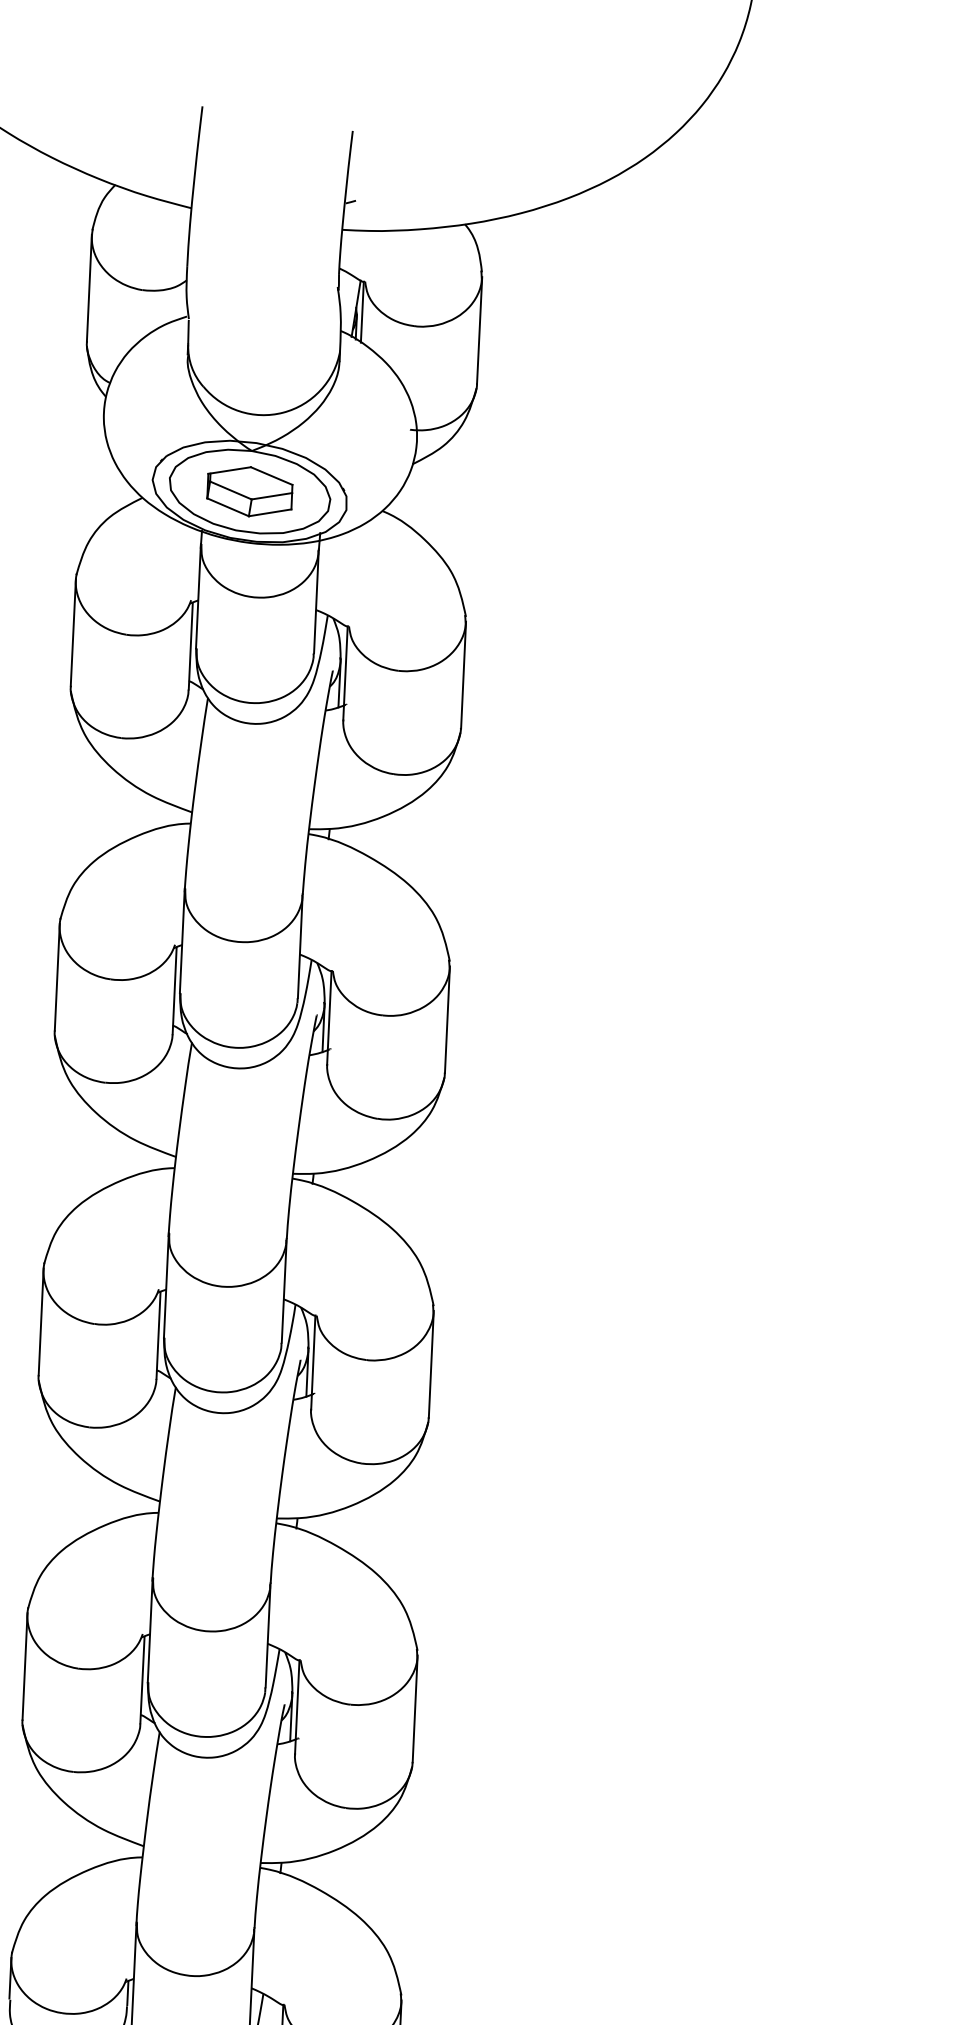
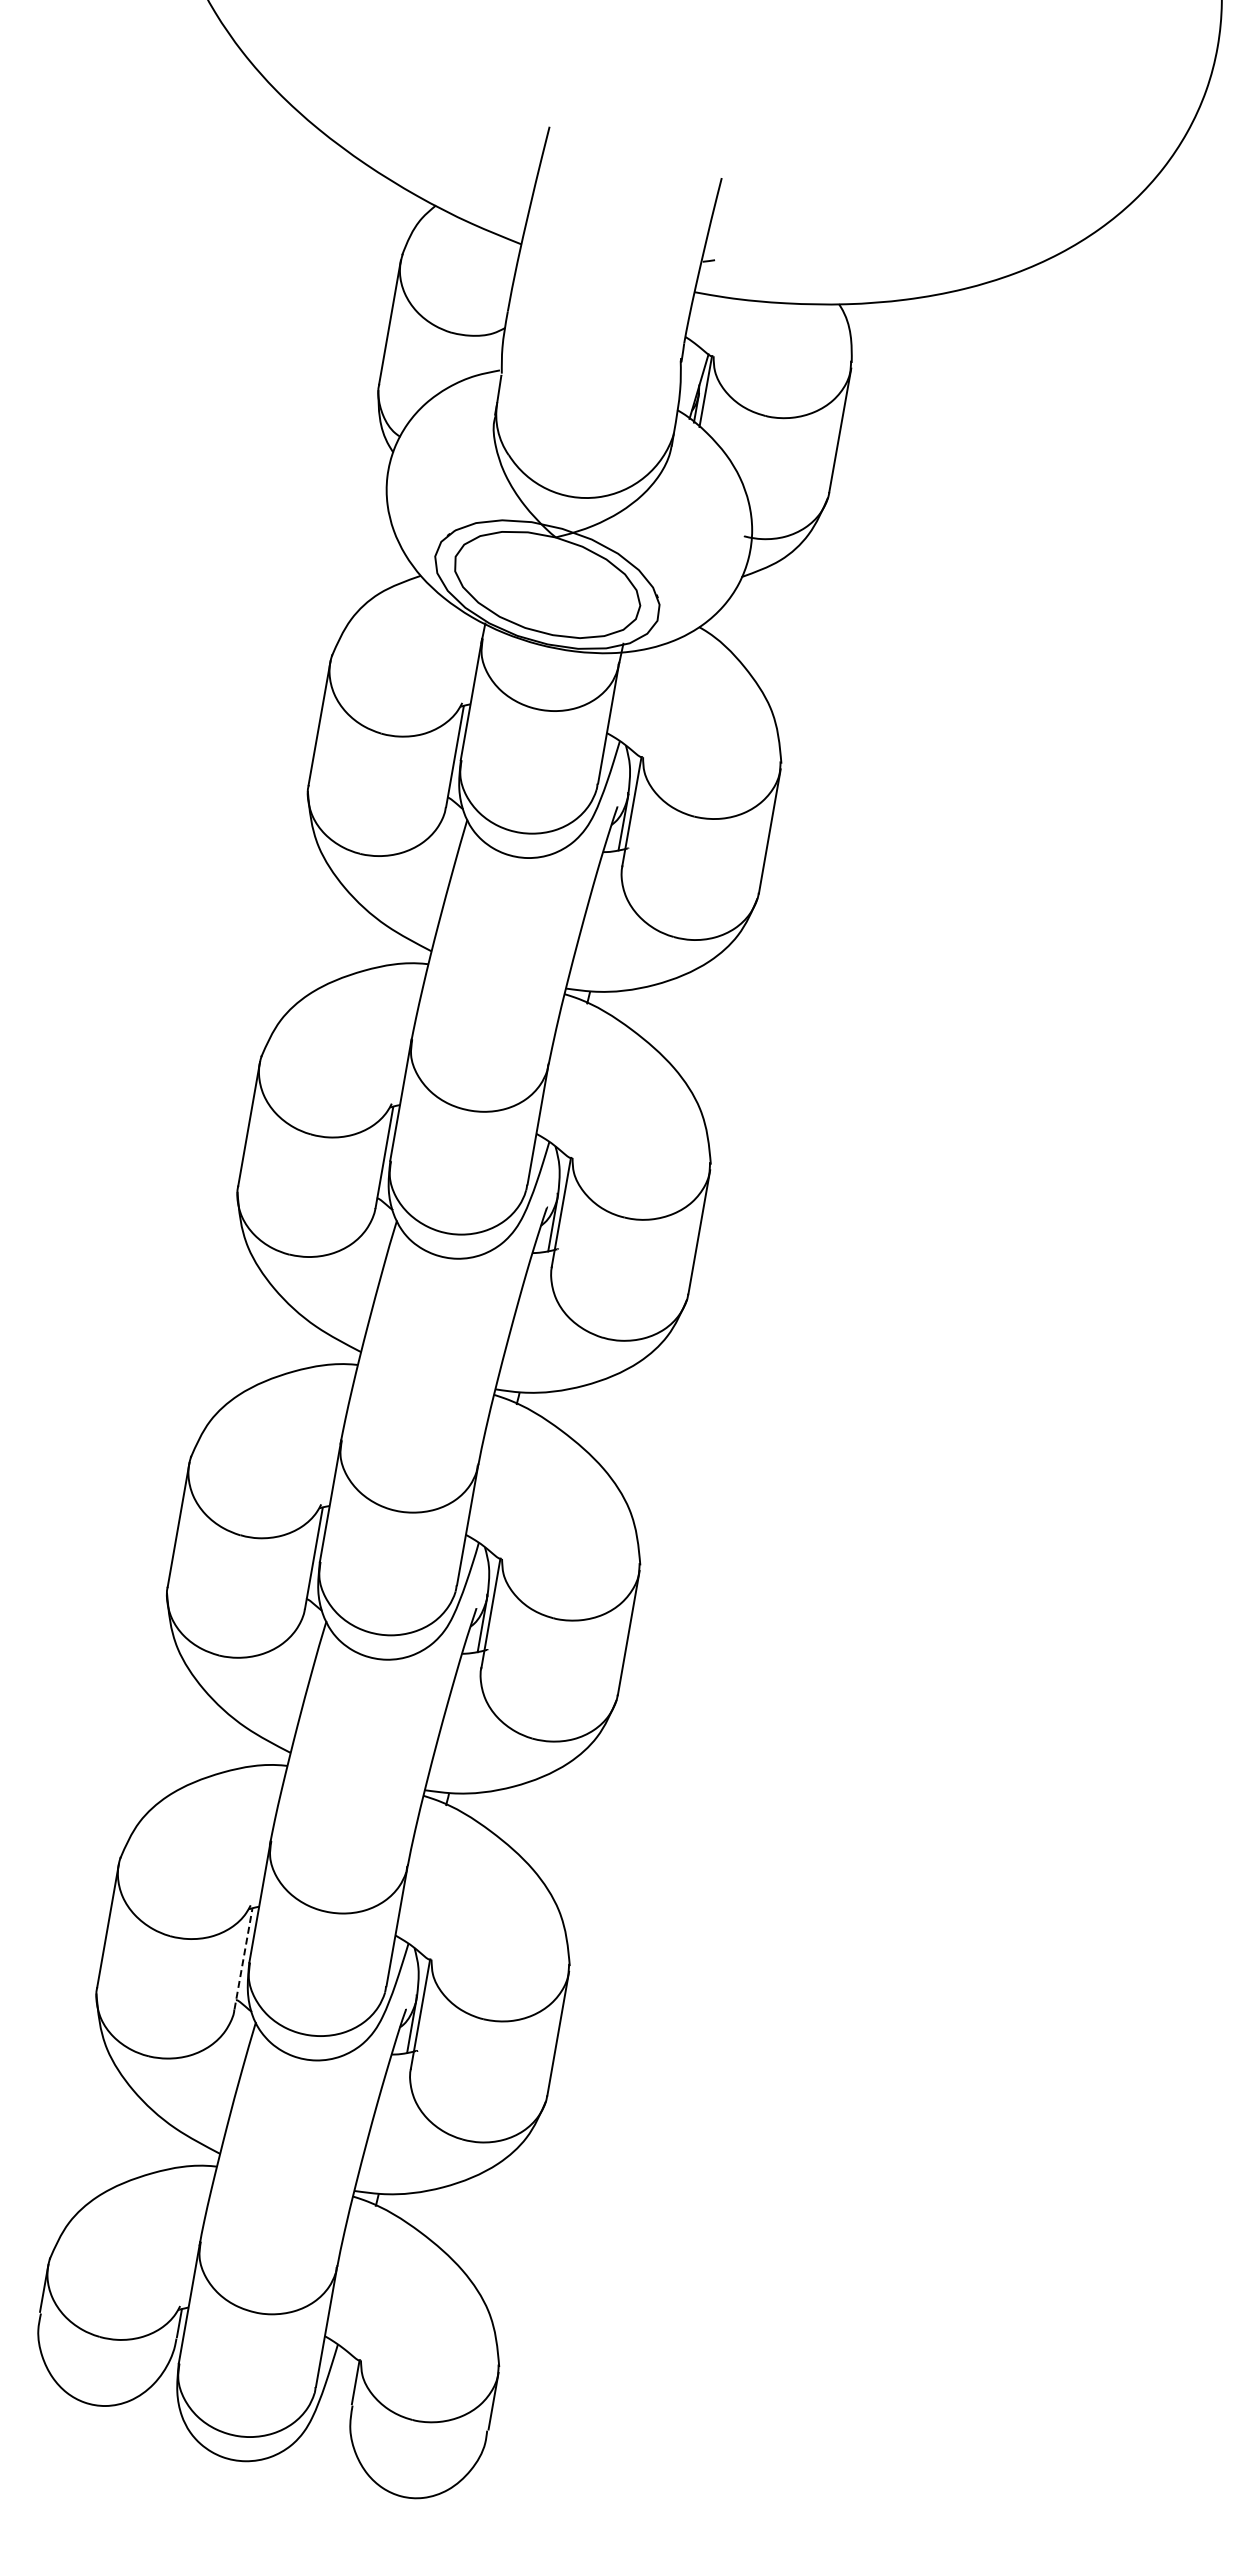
part: (250, 491) -> (547, 584), removed
line: (142, 1679) -> (243, 1958), solid -> dashed

